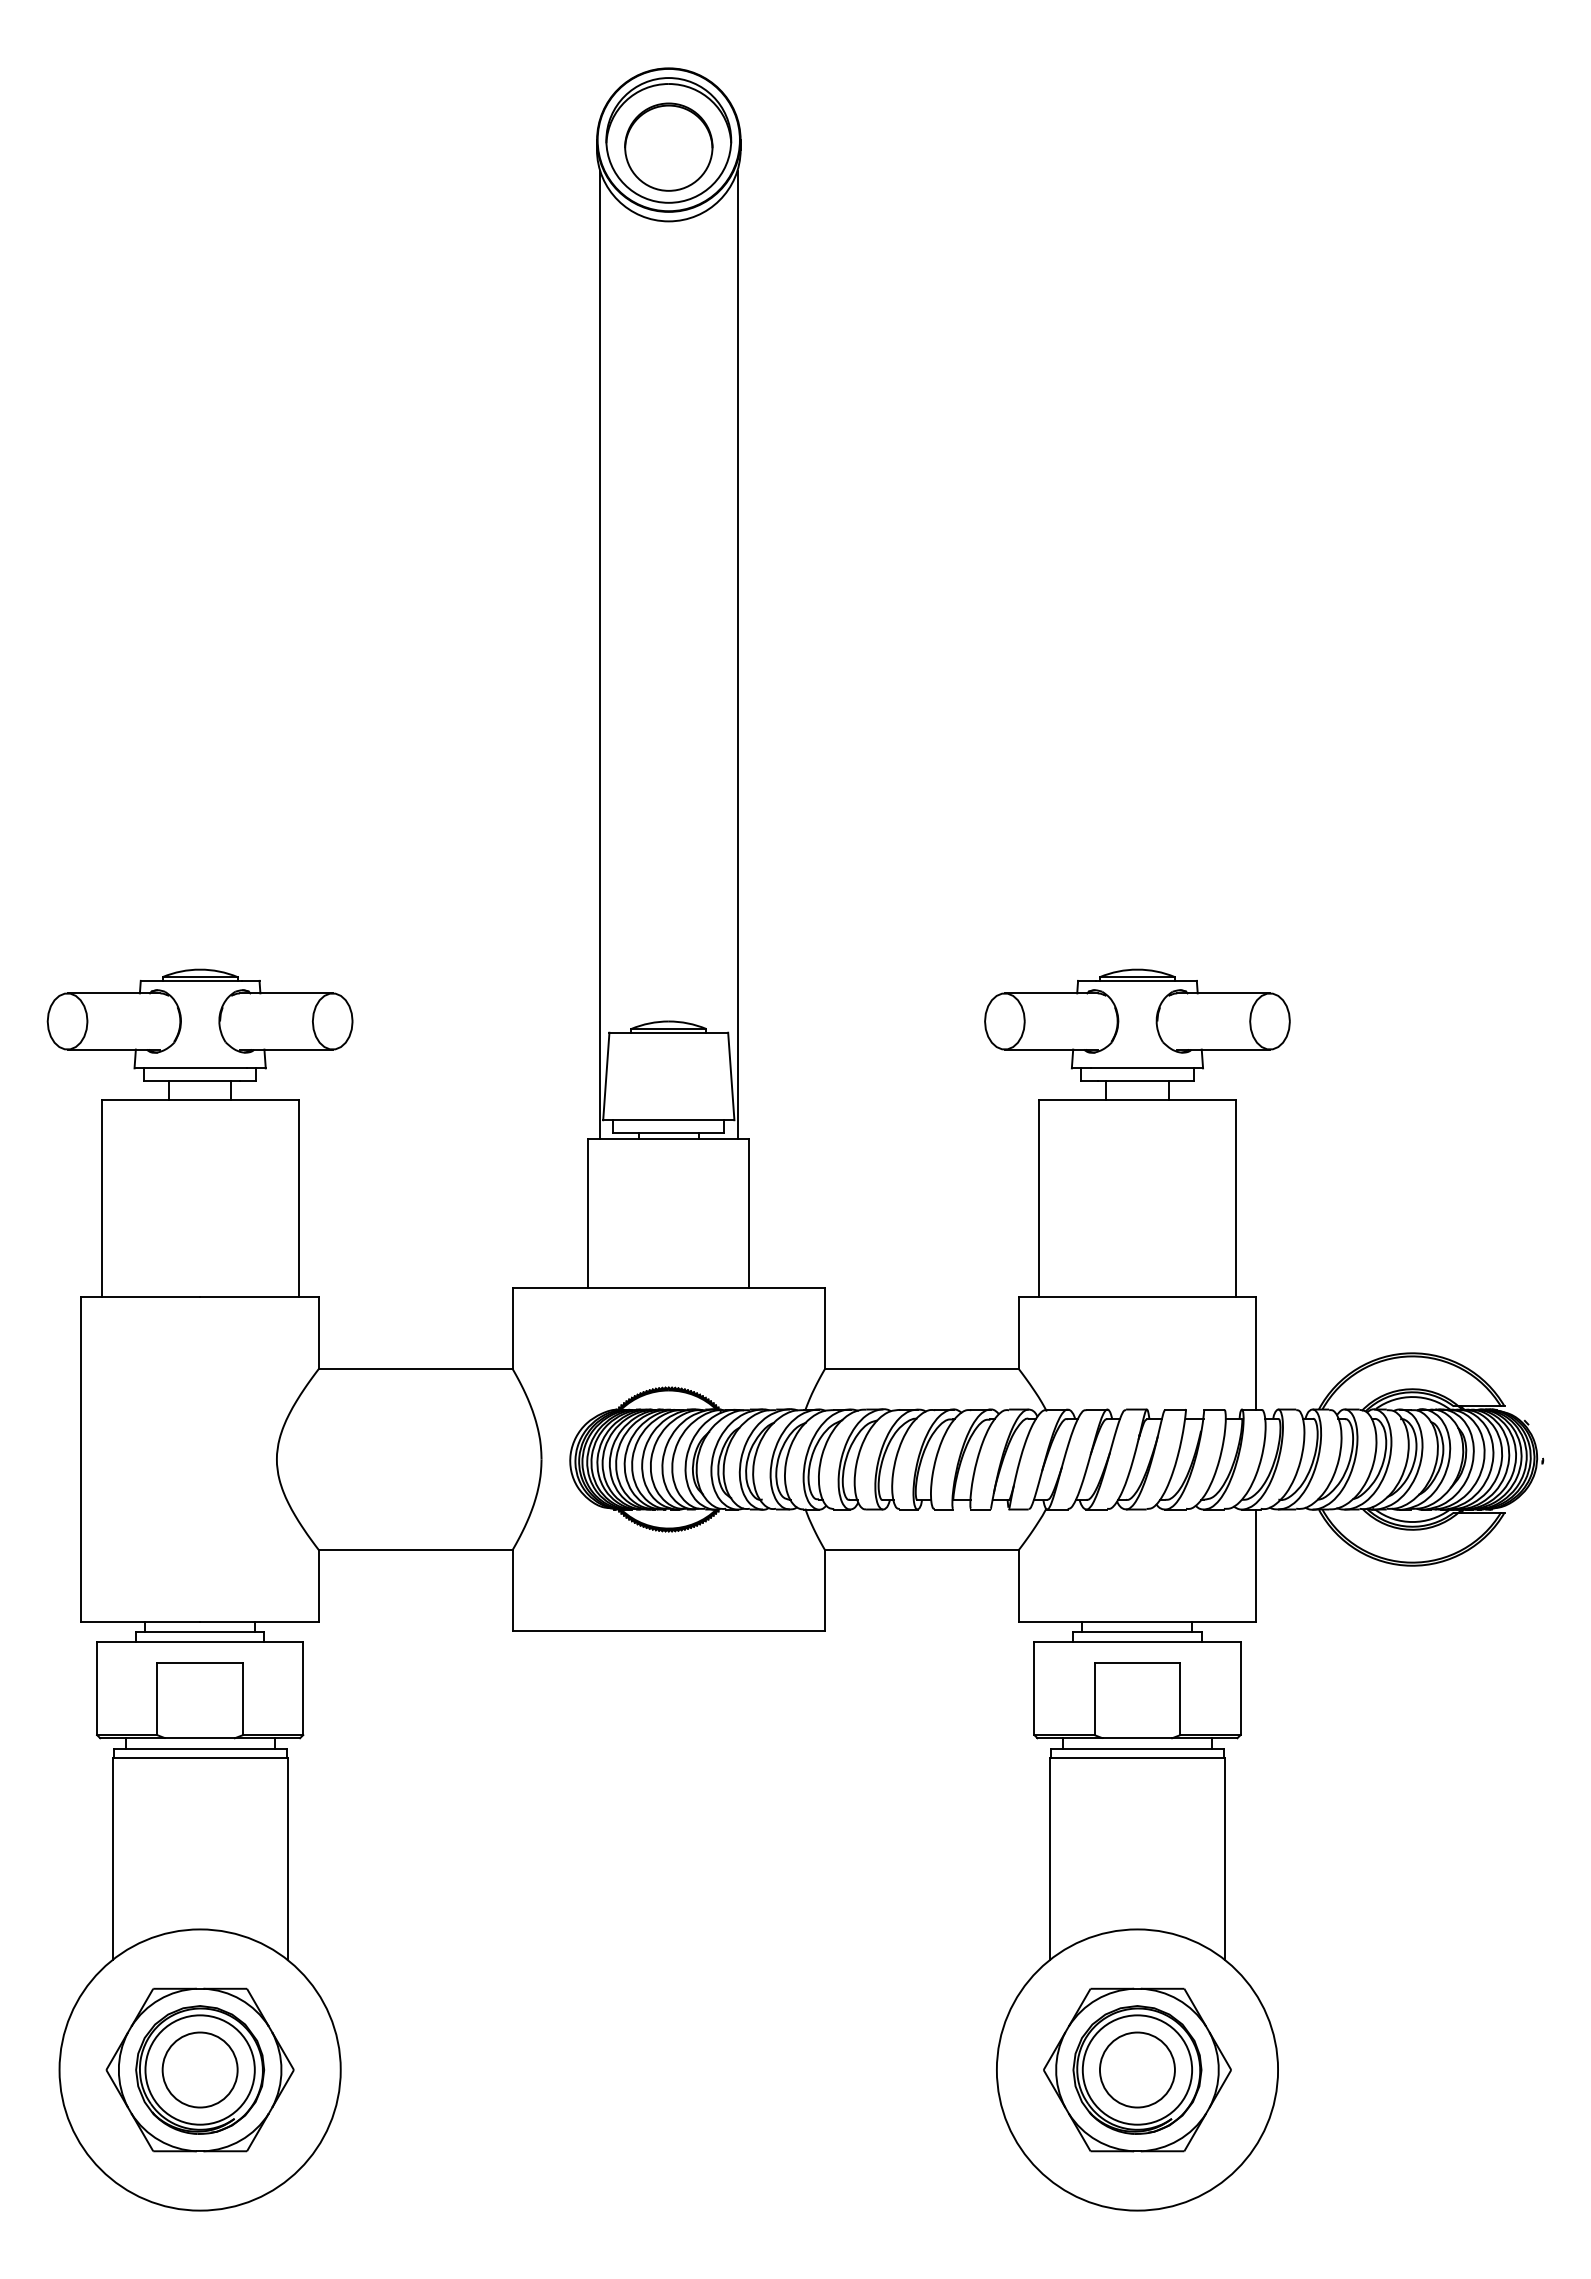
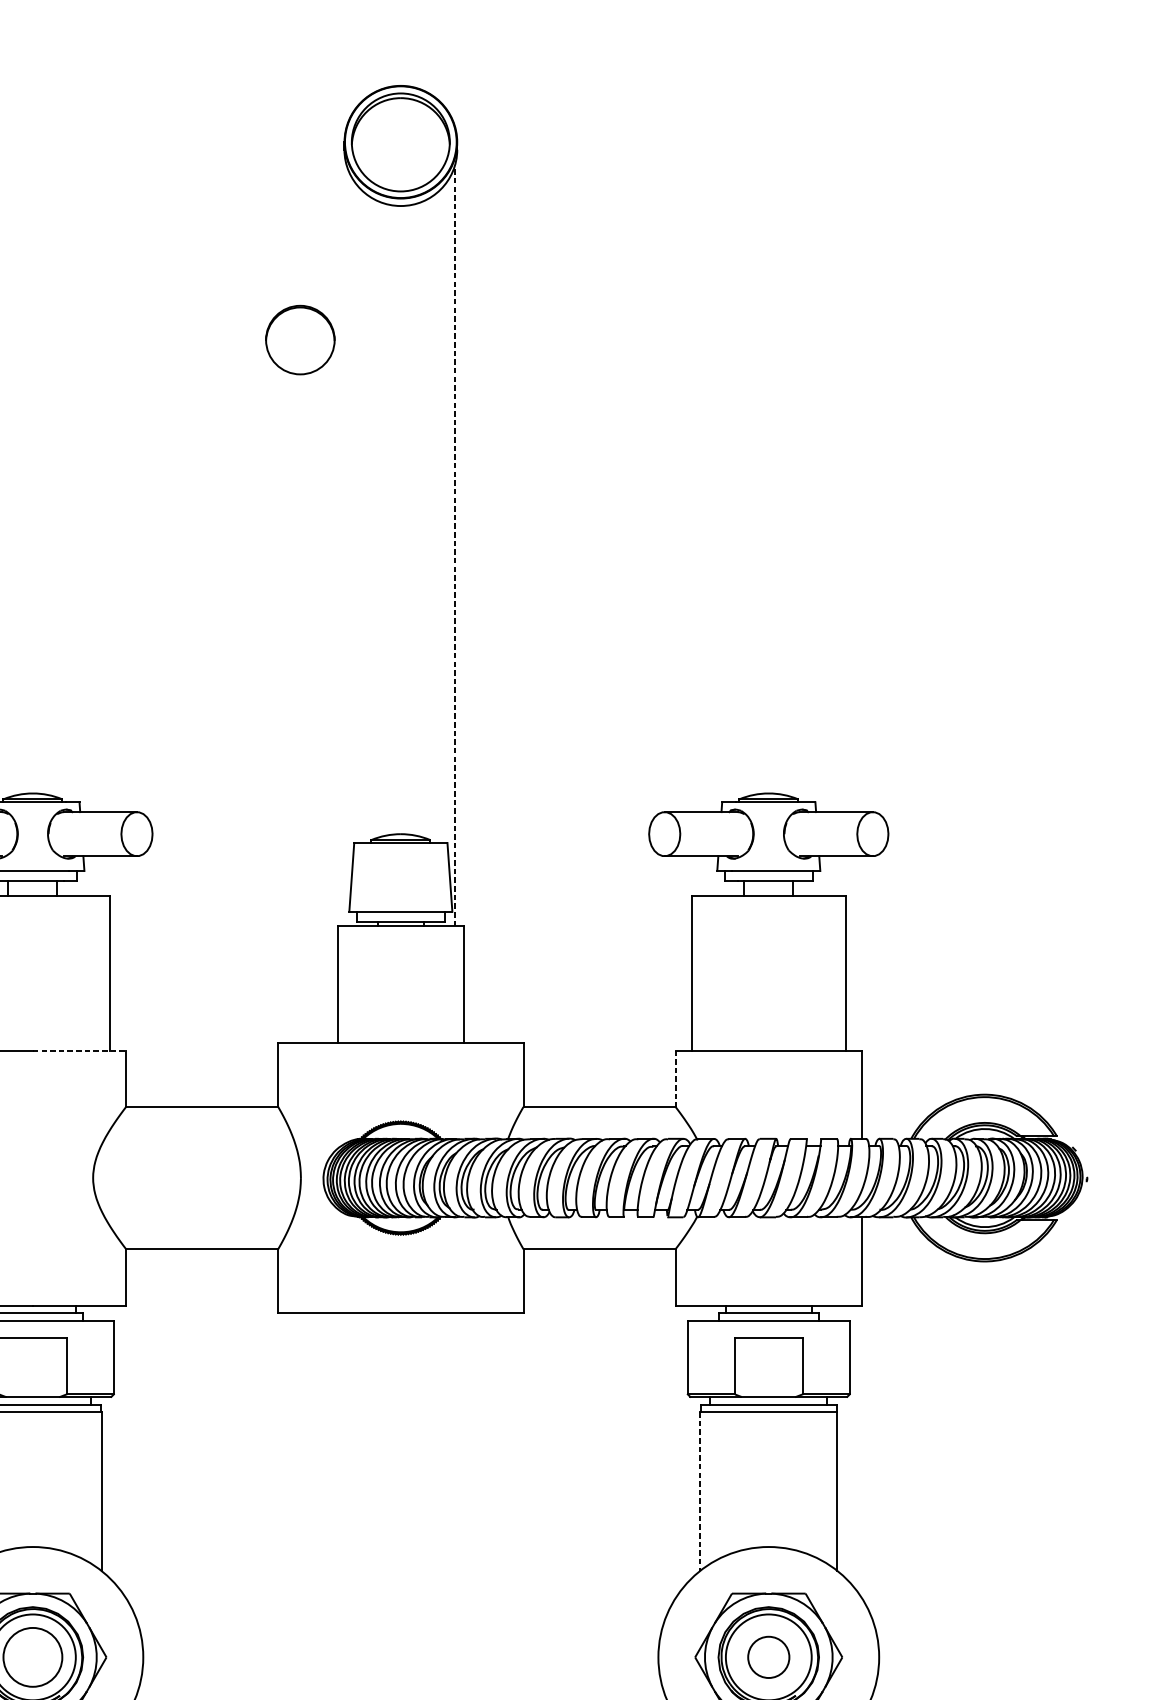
part: (668, 146) -> (300, 339), moved
line: (600, 654) -> (347, 546), removed
line: (737, 654) -> (454, 546), solid -> dashed
line: (260, 1297) -> (80, 1050), solid -> dashed
line: (1018, 1332) -> (675, 1078), solid -> dashed
line: (1049, 1859) -> (699, 1492), solid -> dashed
circle: (1136, 2069) -> (768, 1656), size x0.7

